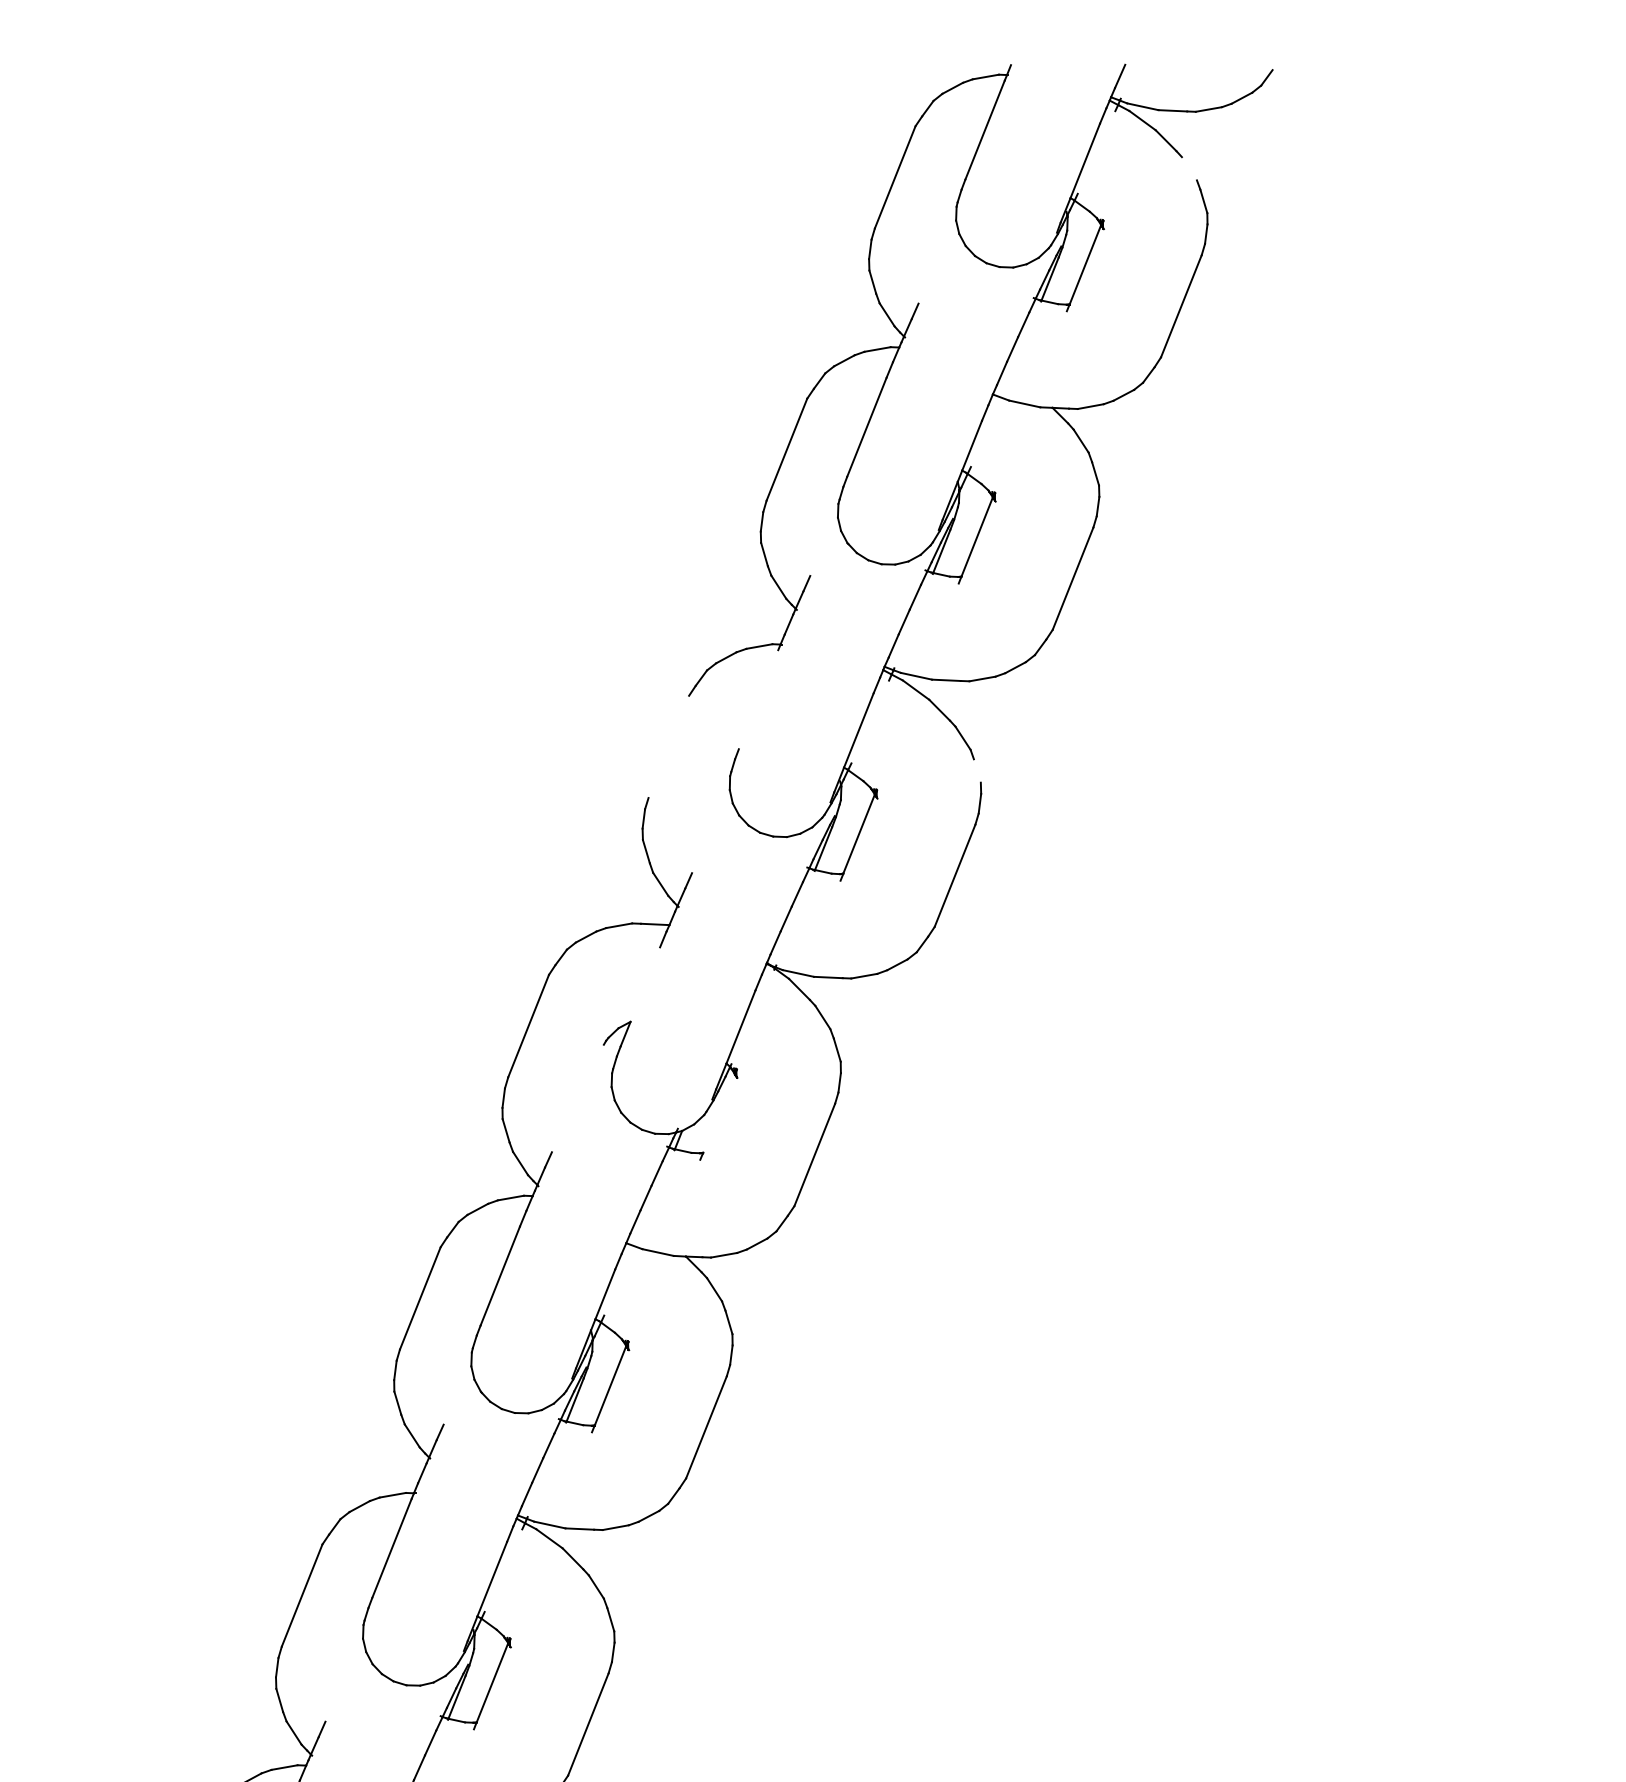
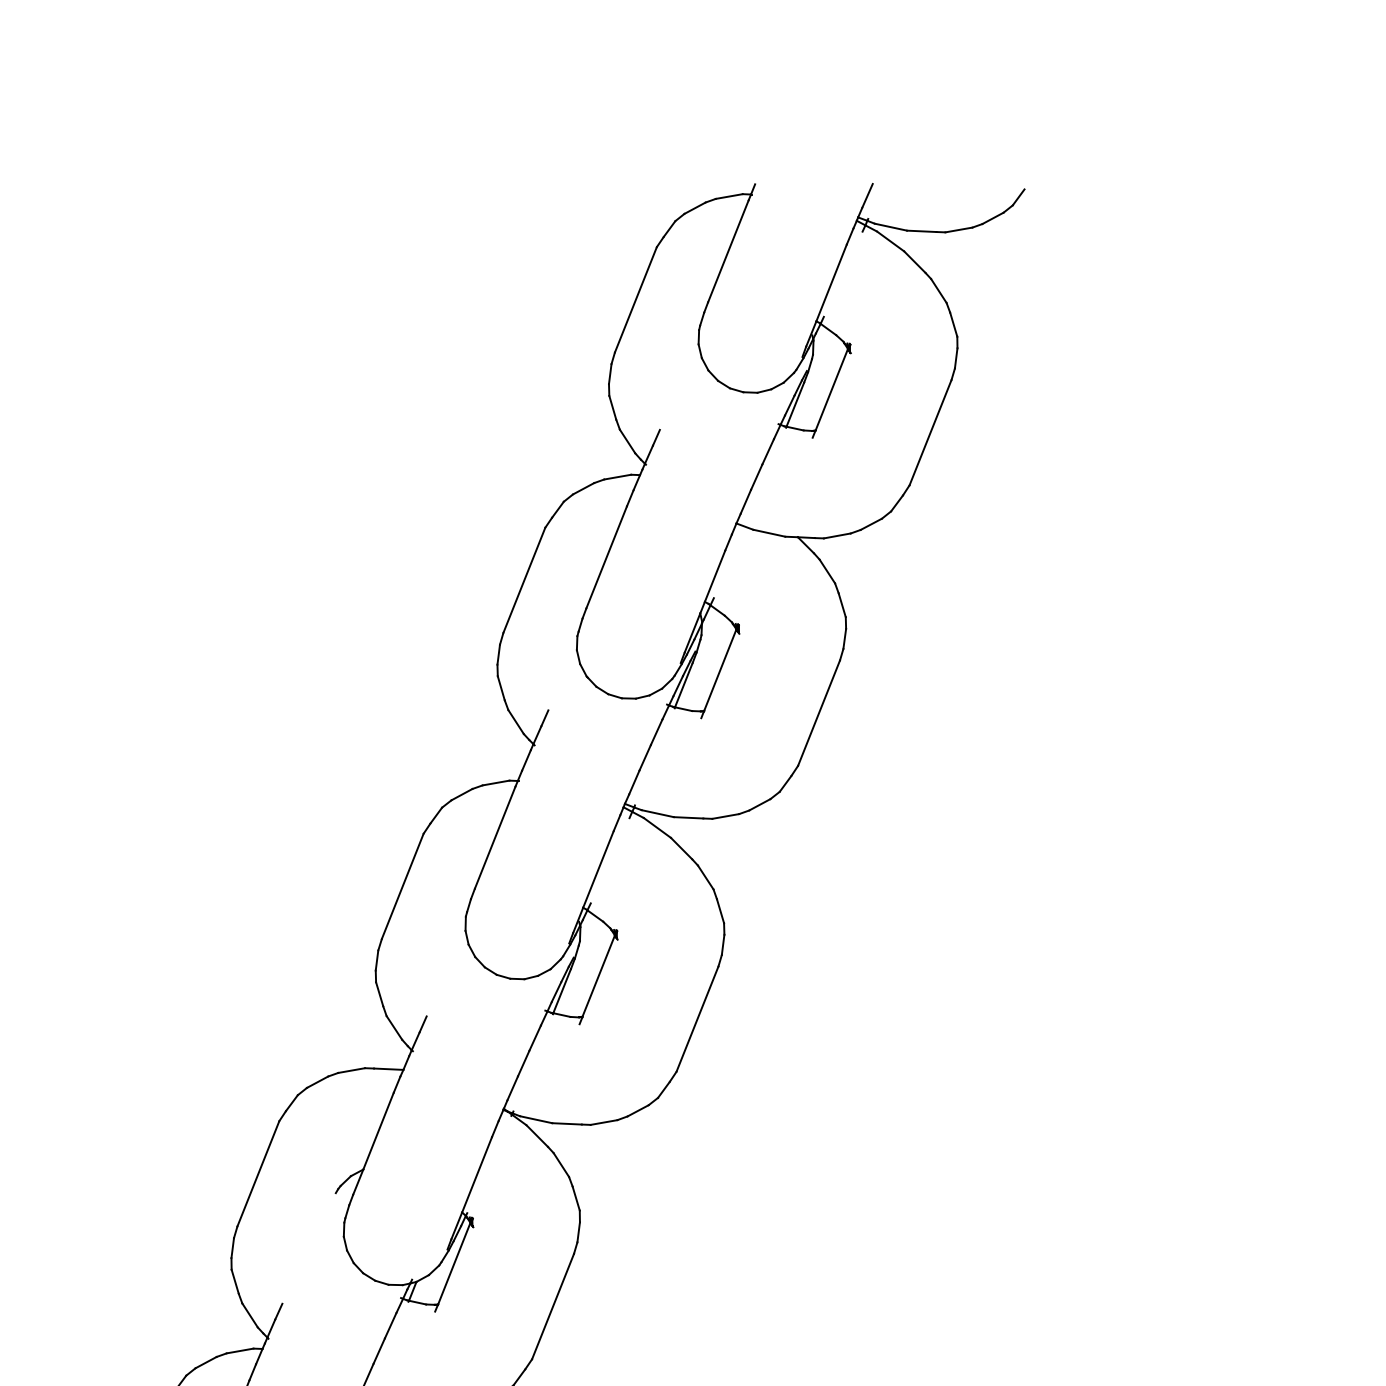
line: (1188, 168) -> (937, 290), added
line: (758, 699) -> (495, 837), added
line: (668, 746) -> (402, 885), added
line: (976, 770) -> (719, 910), added
line: (645, 984) -> (378, 1131), added
line: (718, 1112) -> (453, 1262), added

